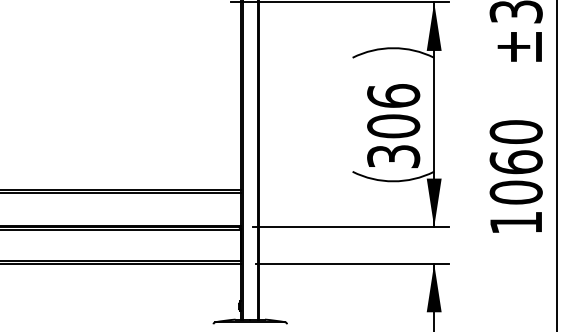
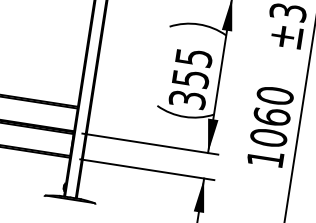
text: (393, 111) -> (192, 68), 306 -> 355

